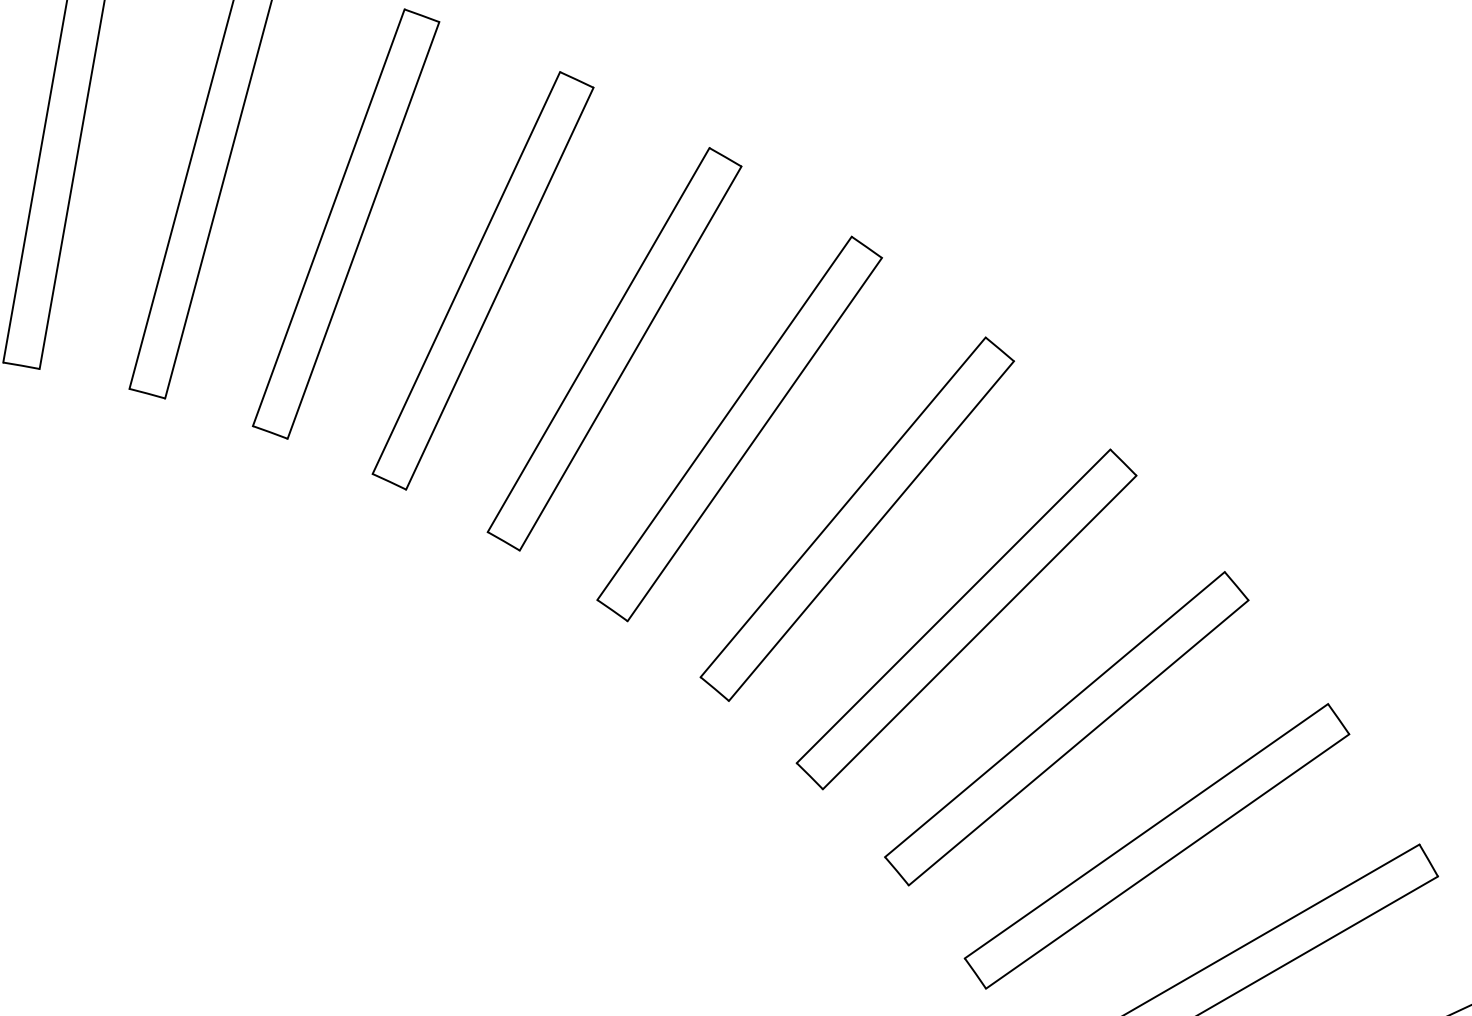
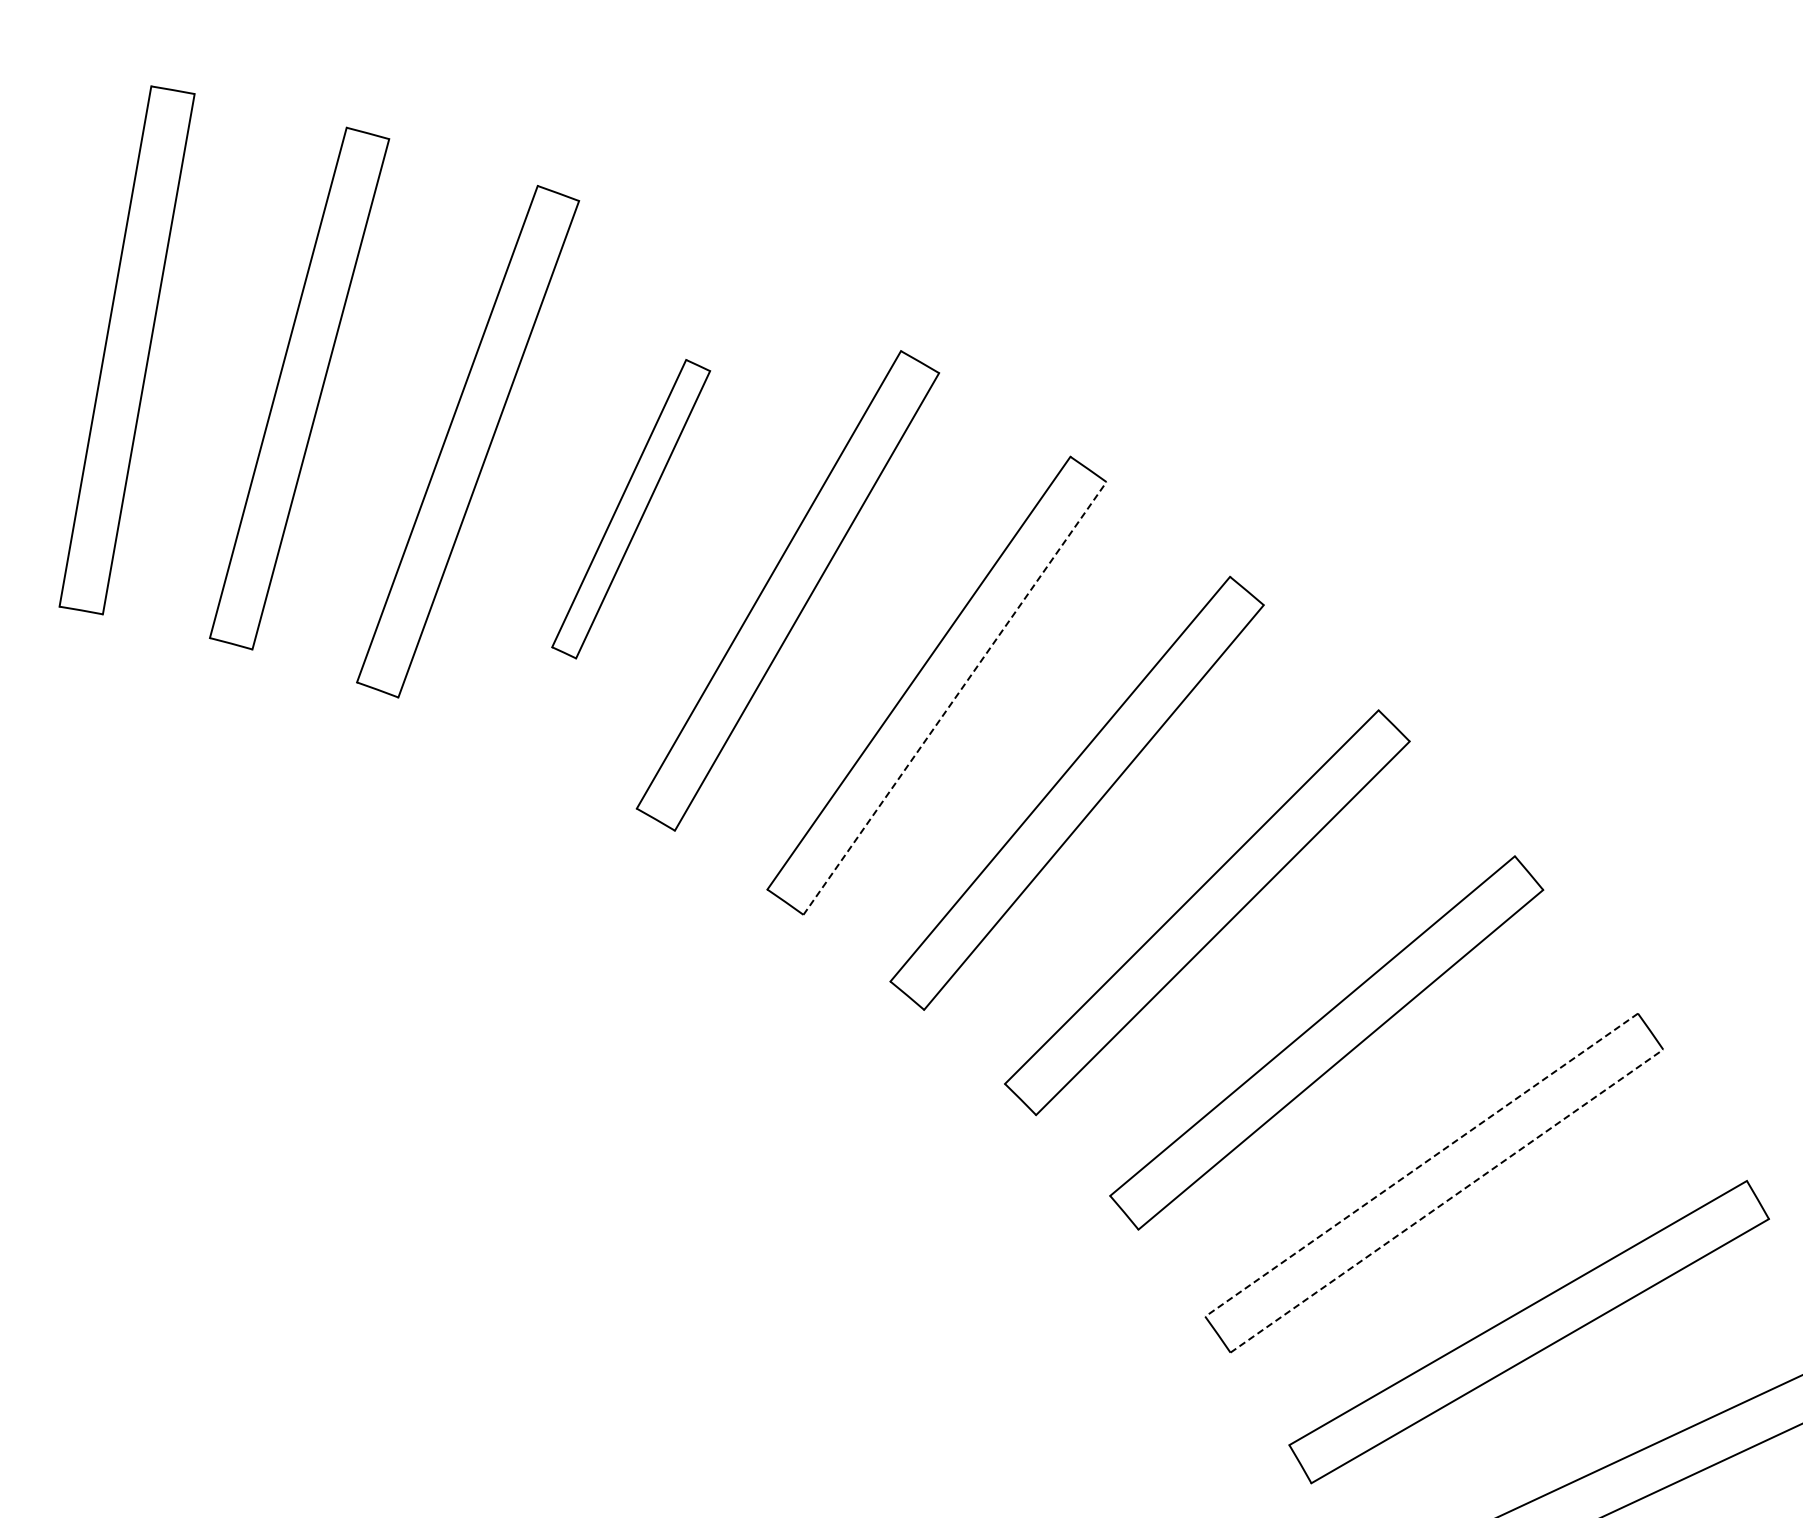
part: (482, 280) -> (630, 508), size x0.6
line: (755, 439) -> (955, 698), solid -> dashed
line: (1146, 831) -> (1421, 1165), solid -> dashed
line: (1168, 860) -> (1447, 1200), solid -> dashed

